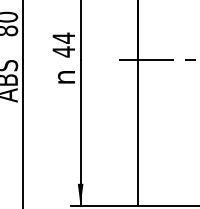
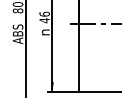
text: (63, 36) -> (44, 13), 44 -> 46

